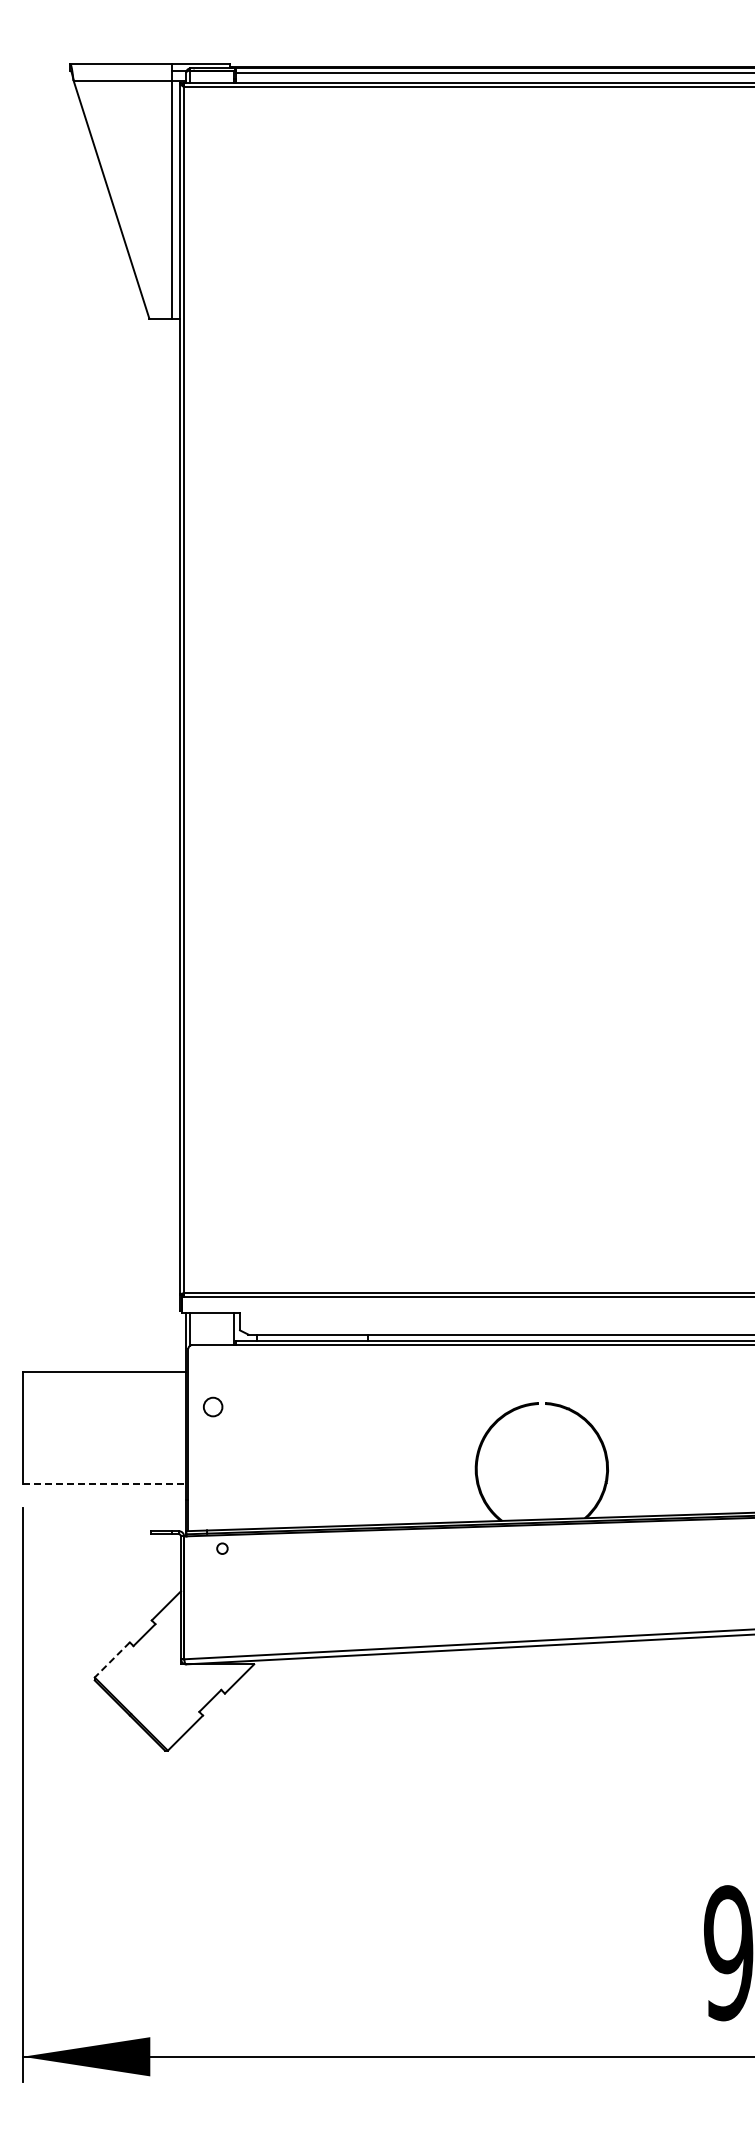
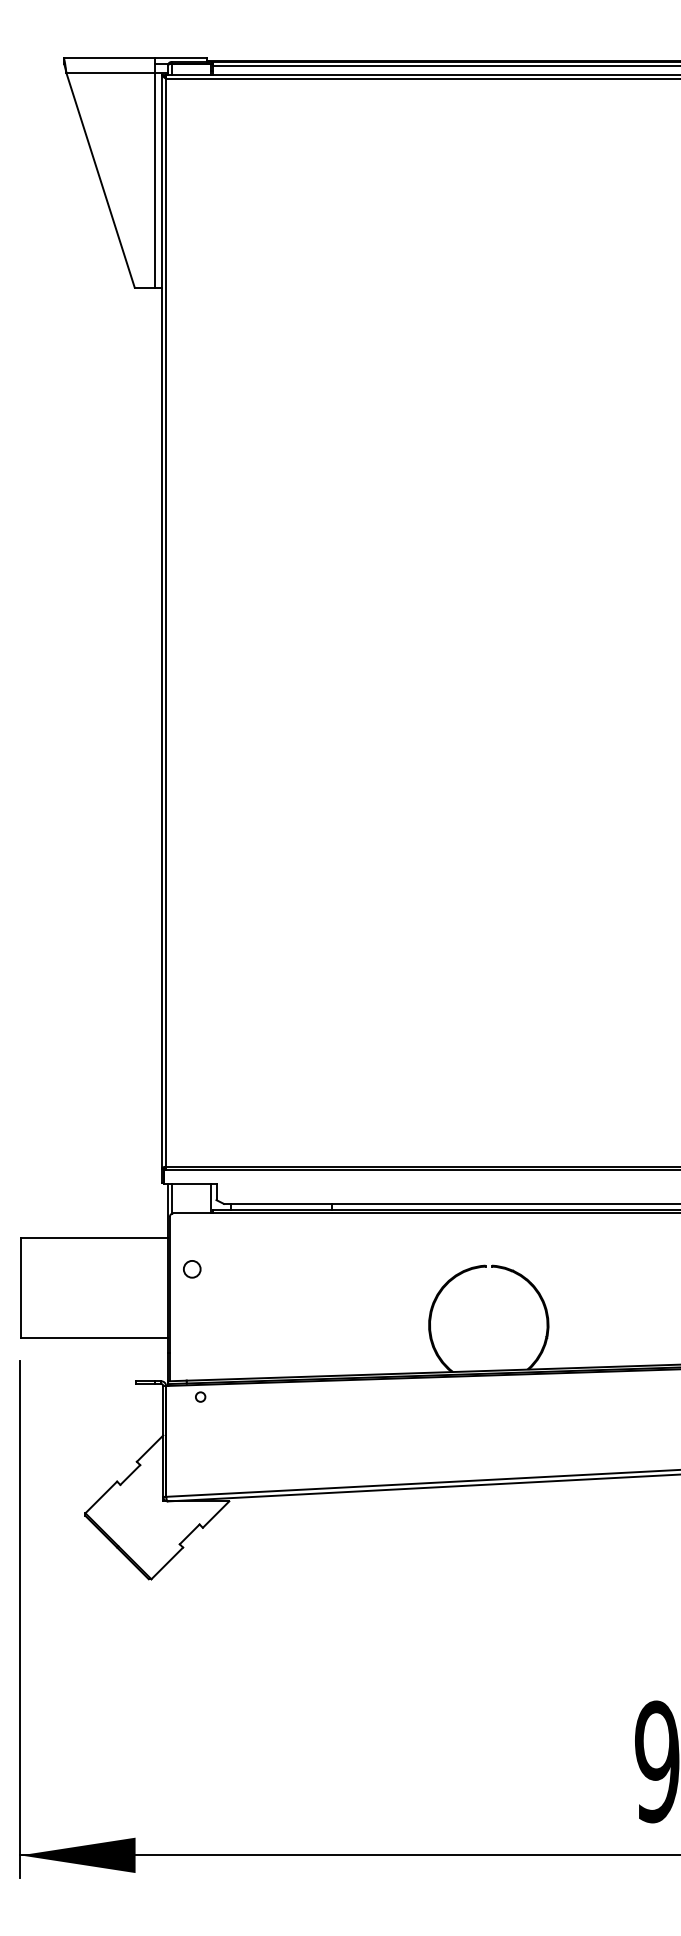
line: (104, 1483) -> (94, 1338), dashed -> solid
line: (112, 1659) -> (101, 1497), dashed -> solid

